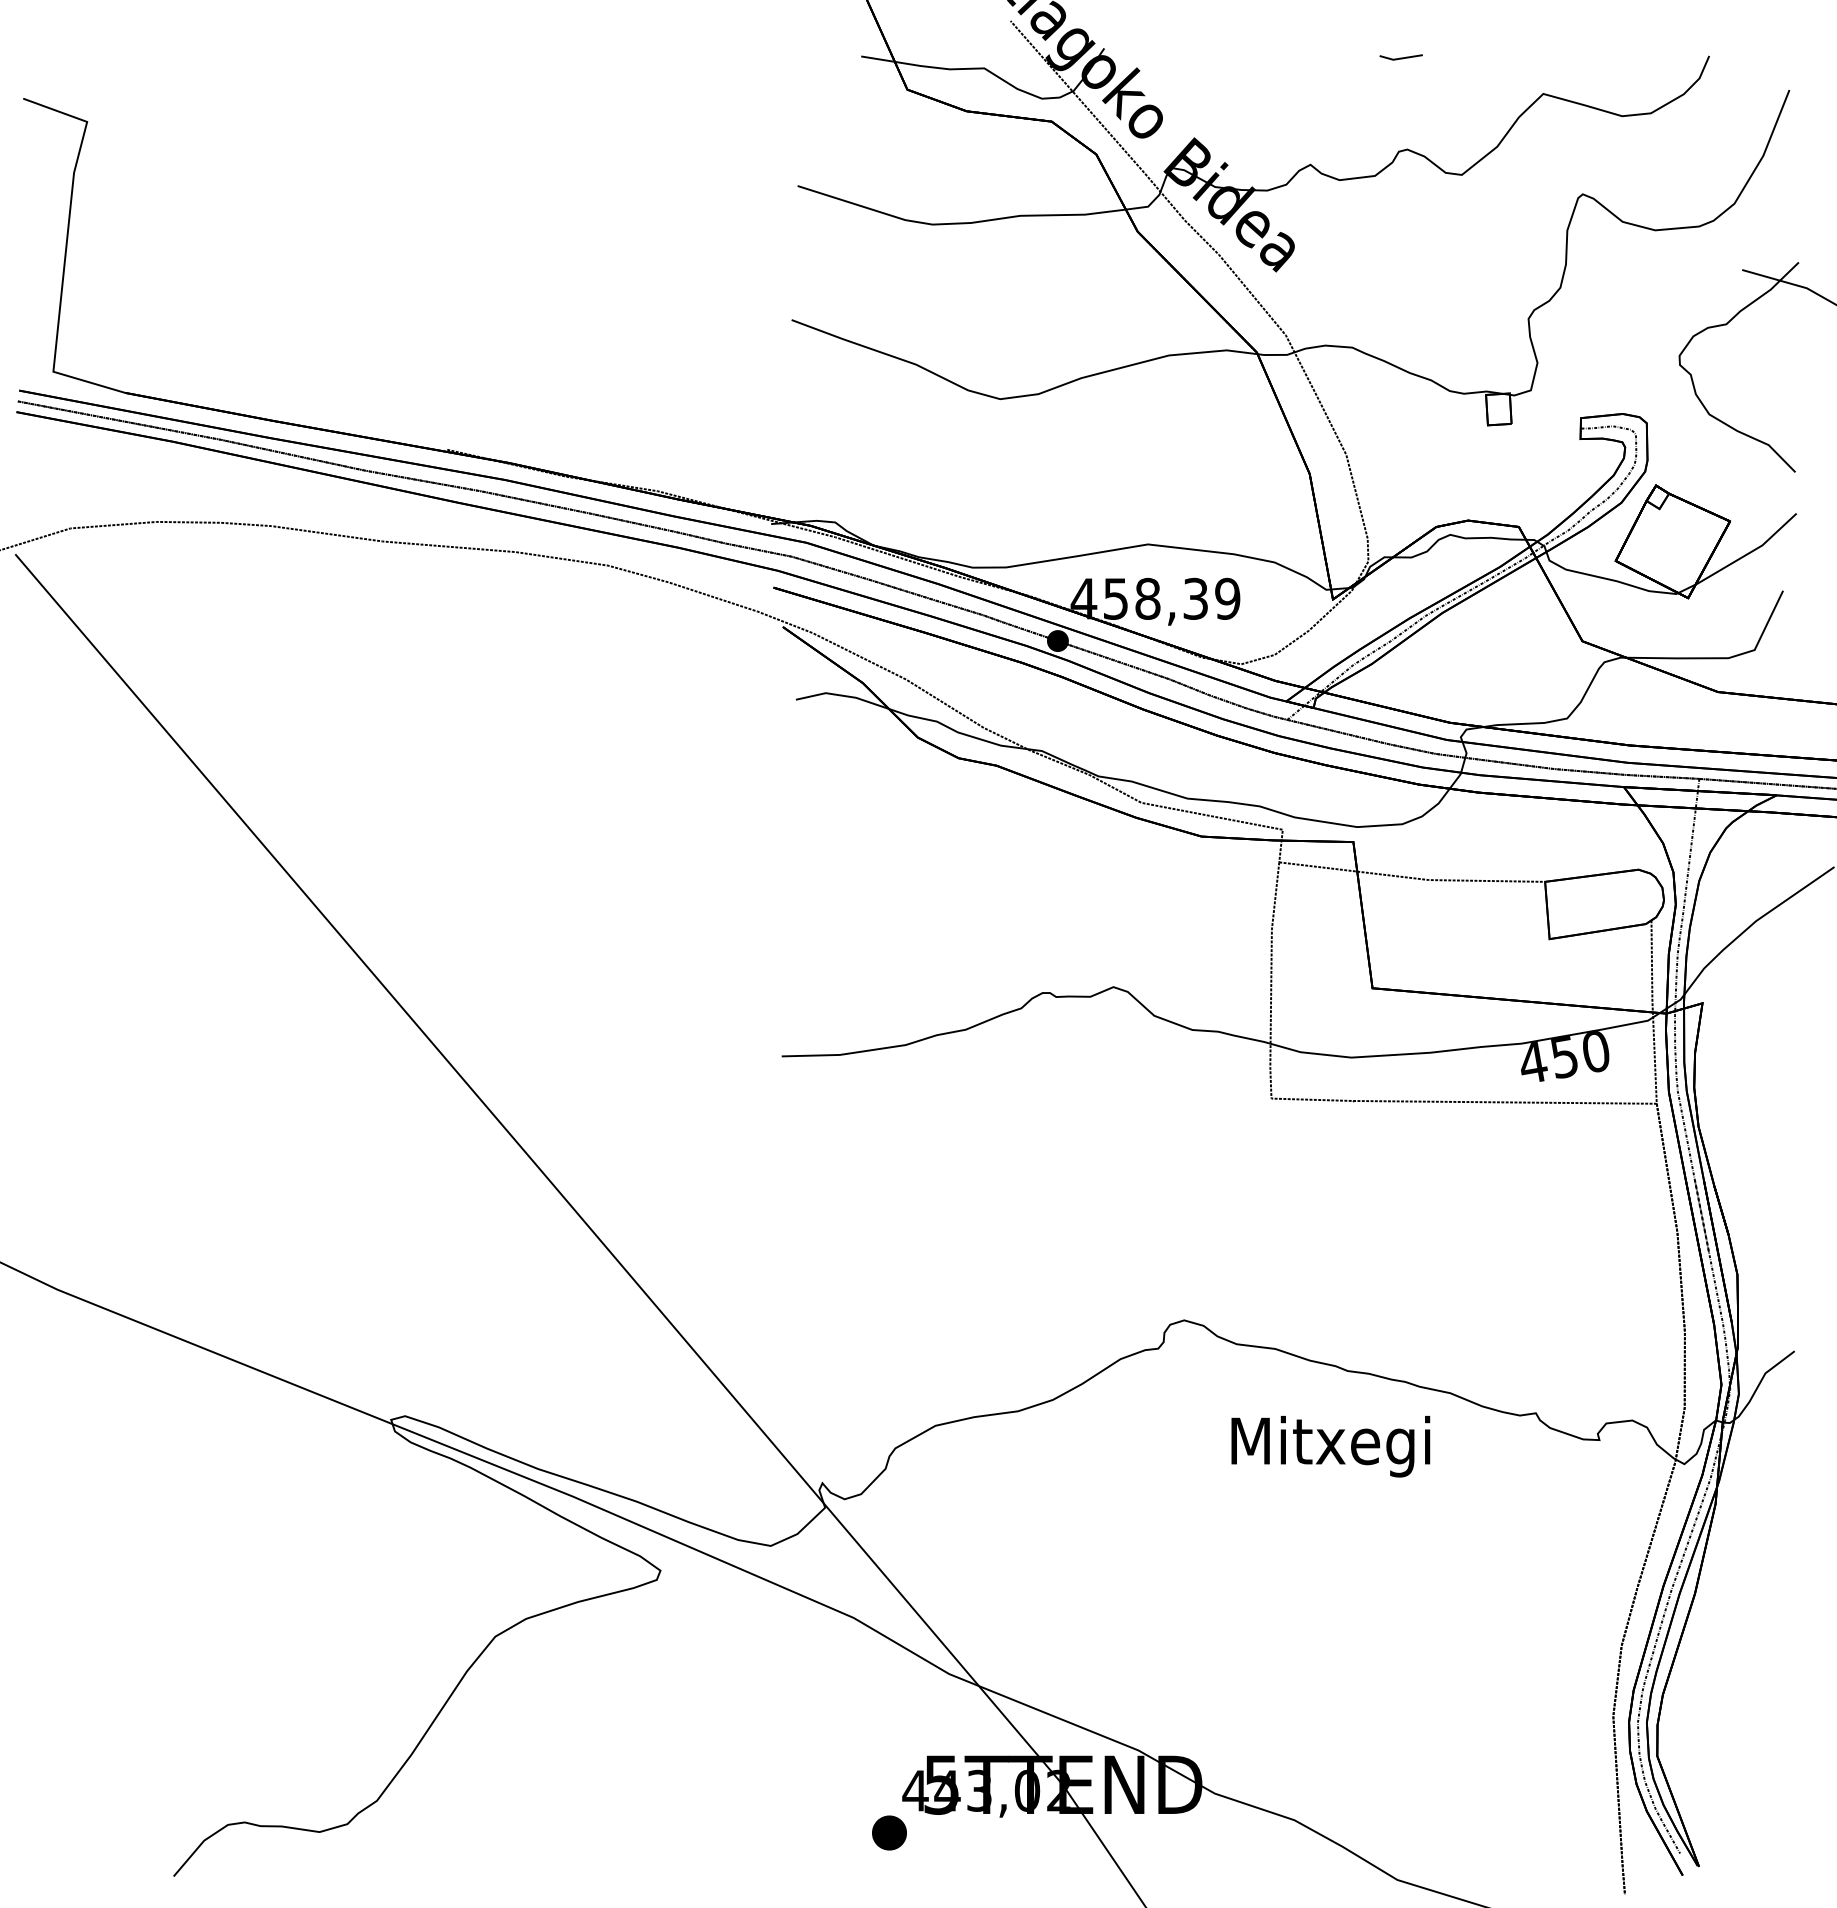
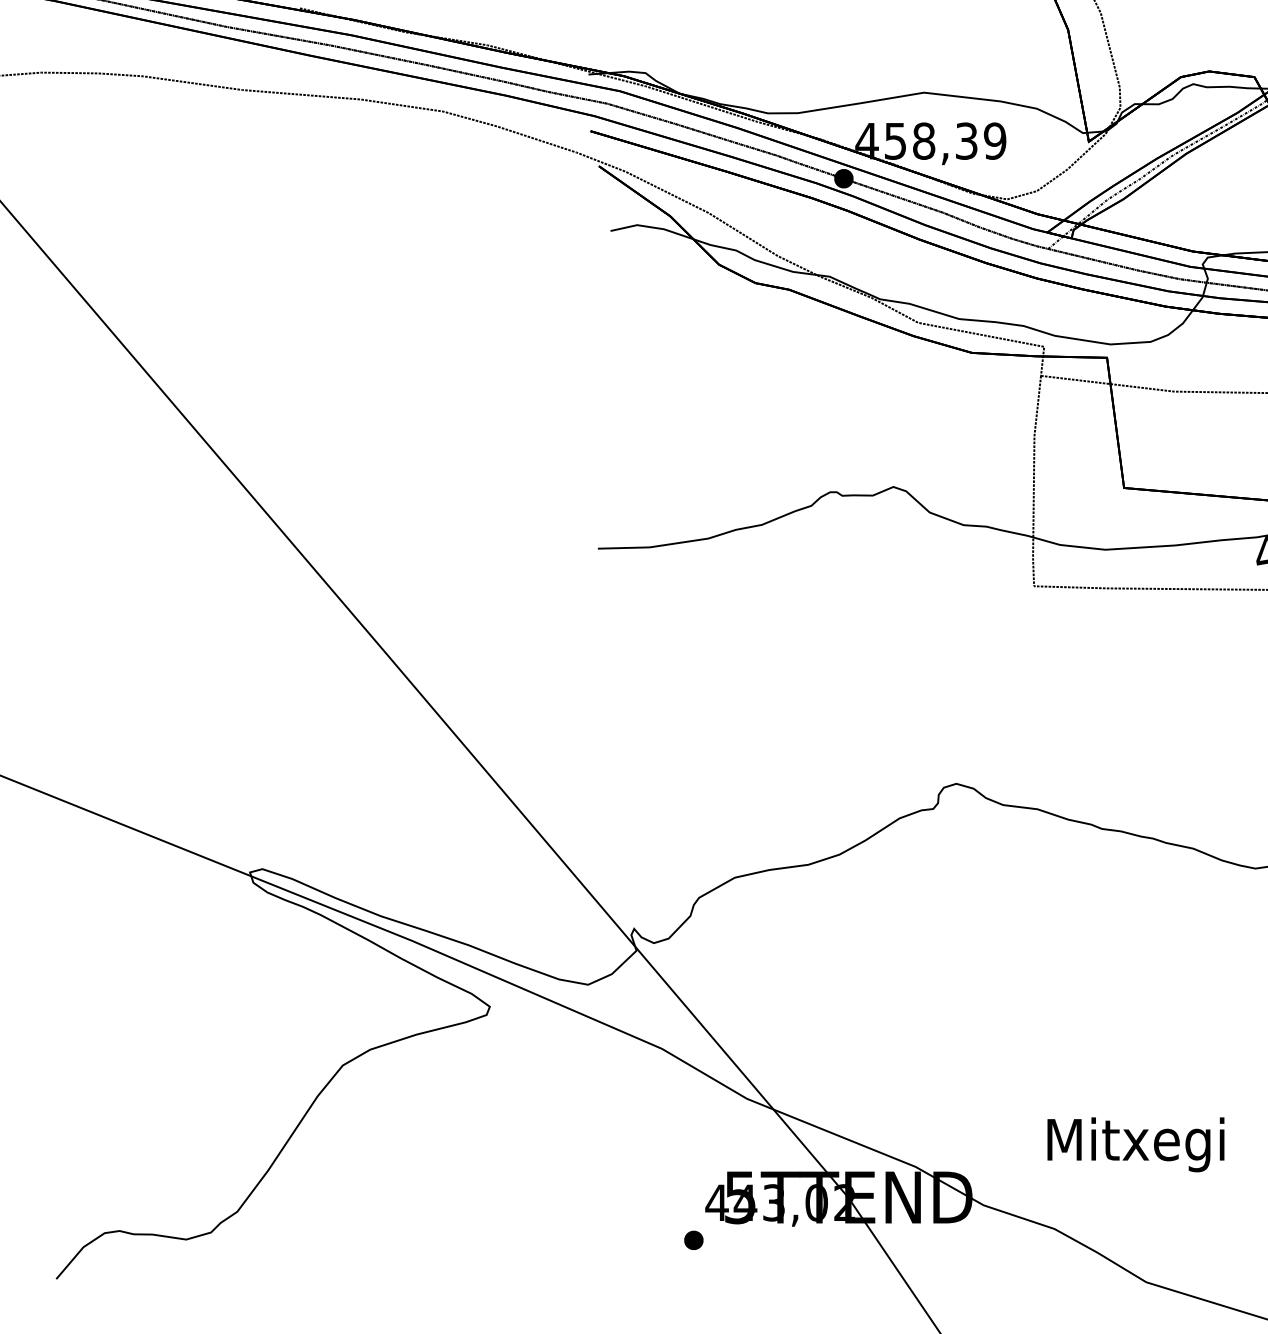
text: (1330, 1446) -> (1135, 1144), moved
part: (889, 1832) -> (693, 1239), size x0.62

